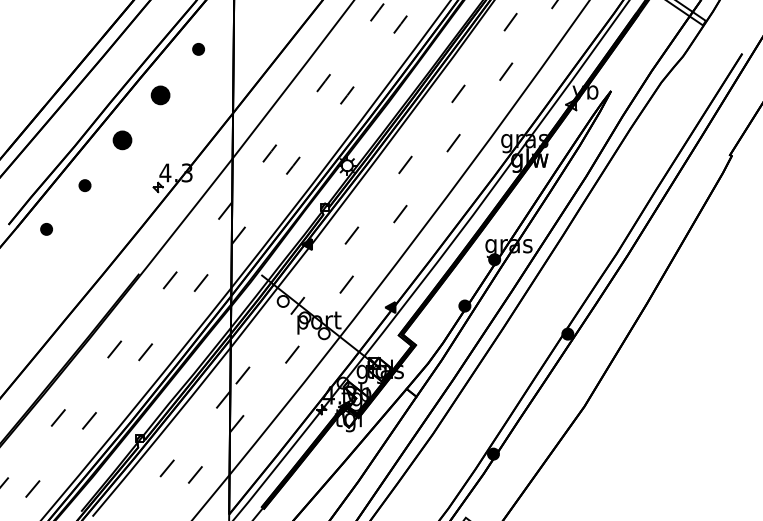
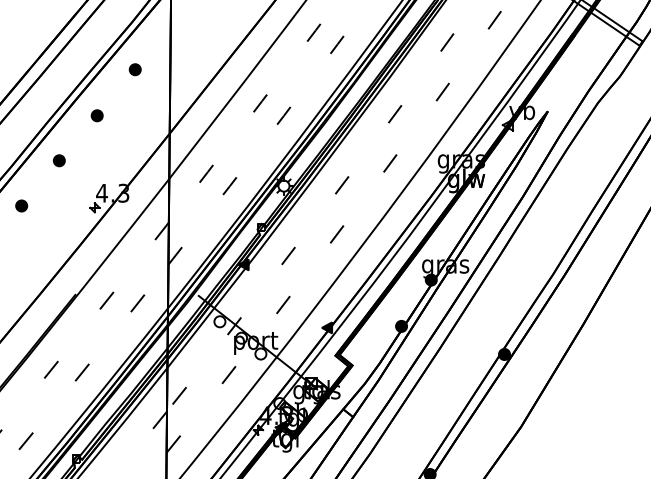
part: (160, 95) -> (97, 115), size x0.62
part: (122, 140) -> (59, 160), size x0.62

